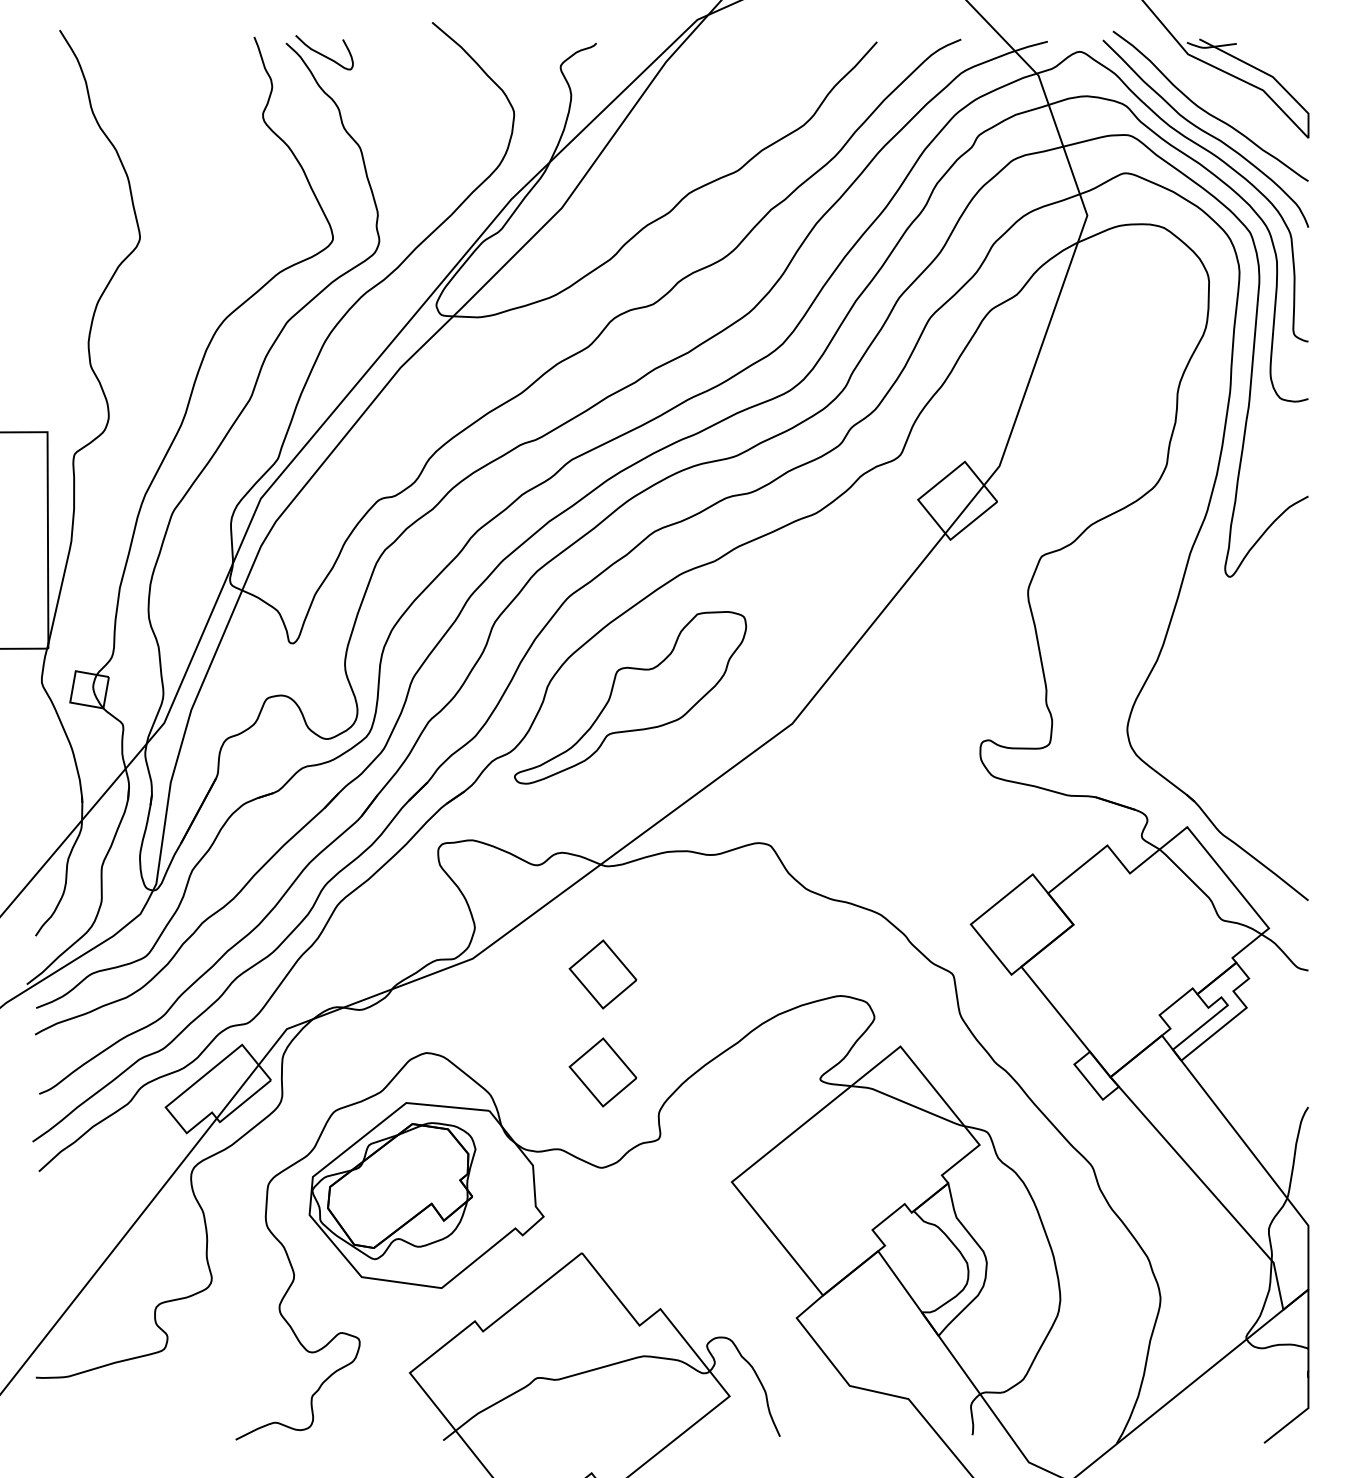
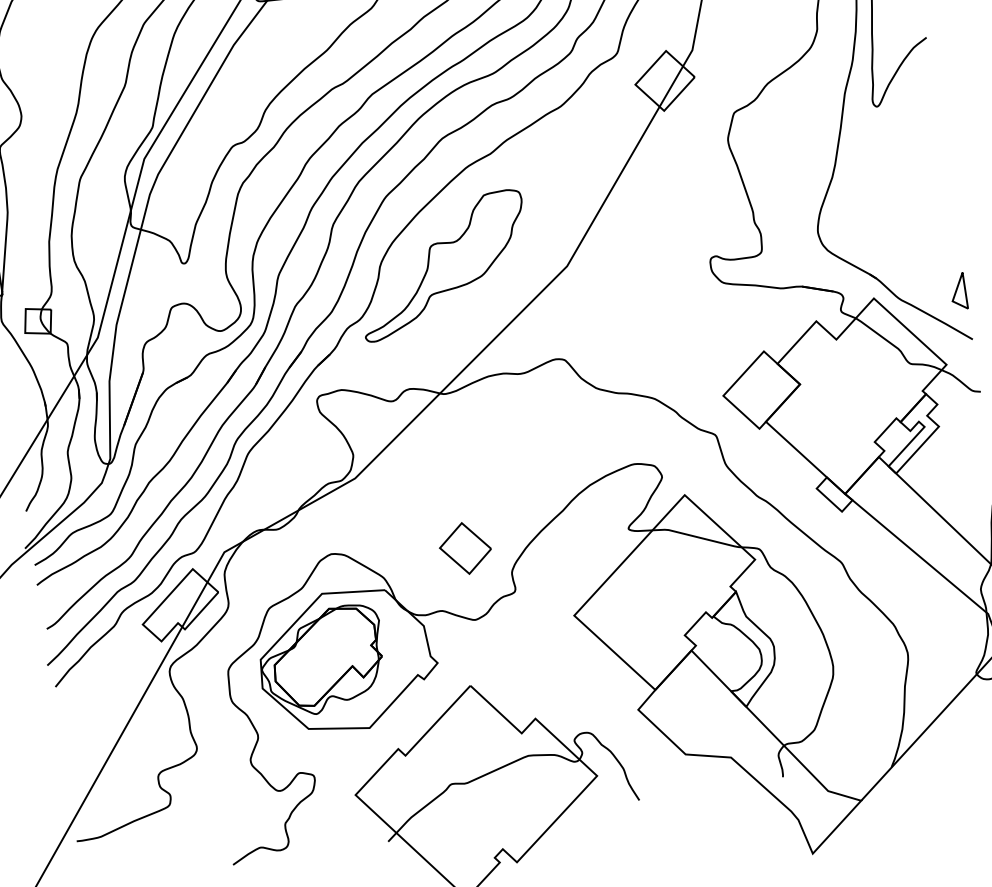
part: (1298, 834) -> (957, 291), added
part: (602, 974) -> (453, 475), removed

